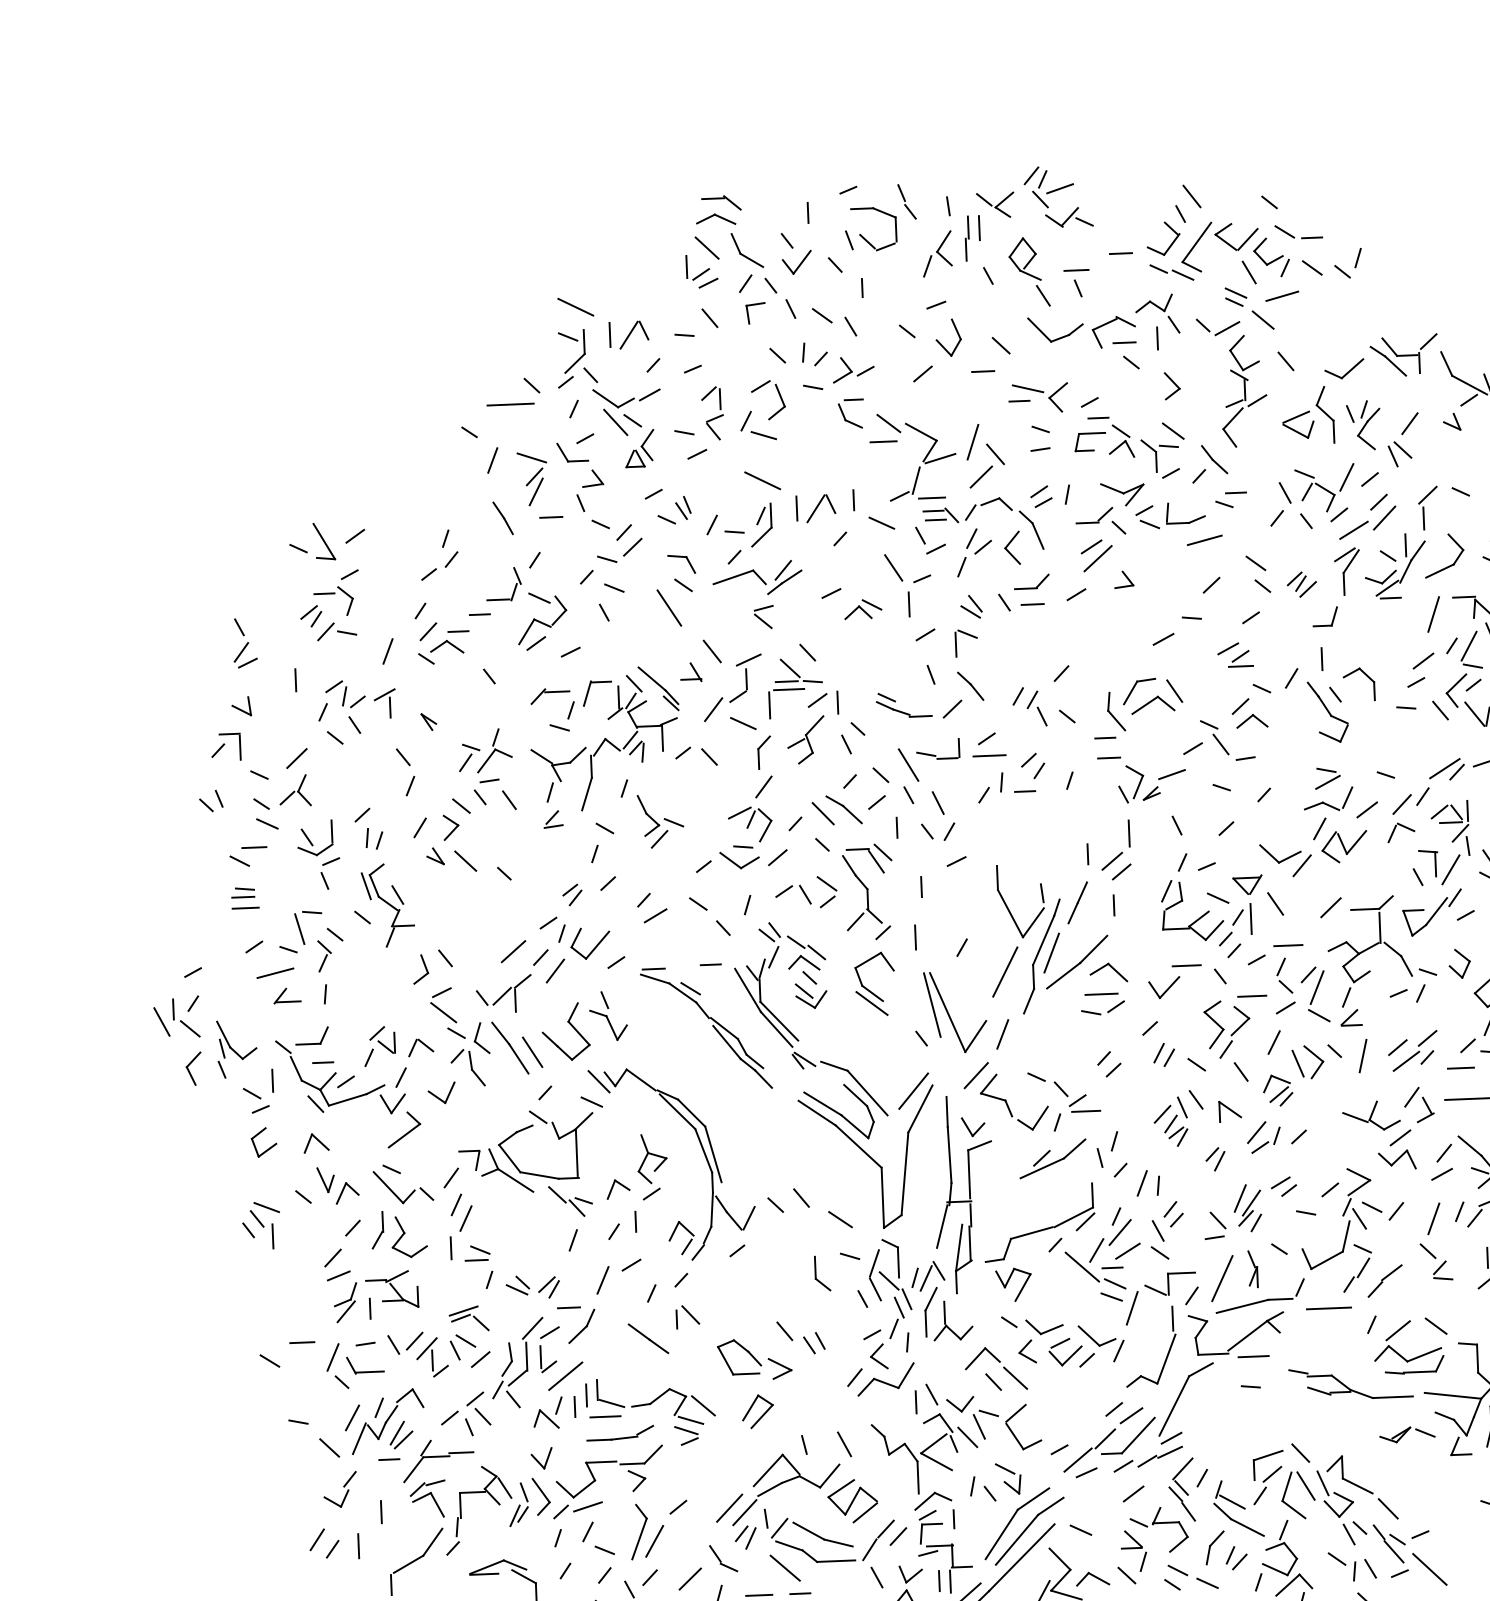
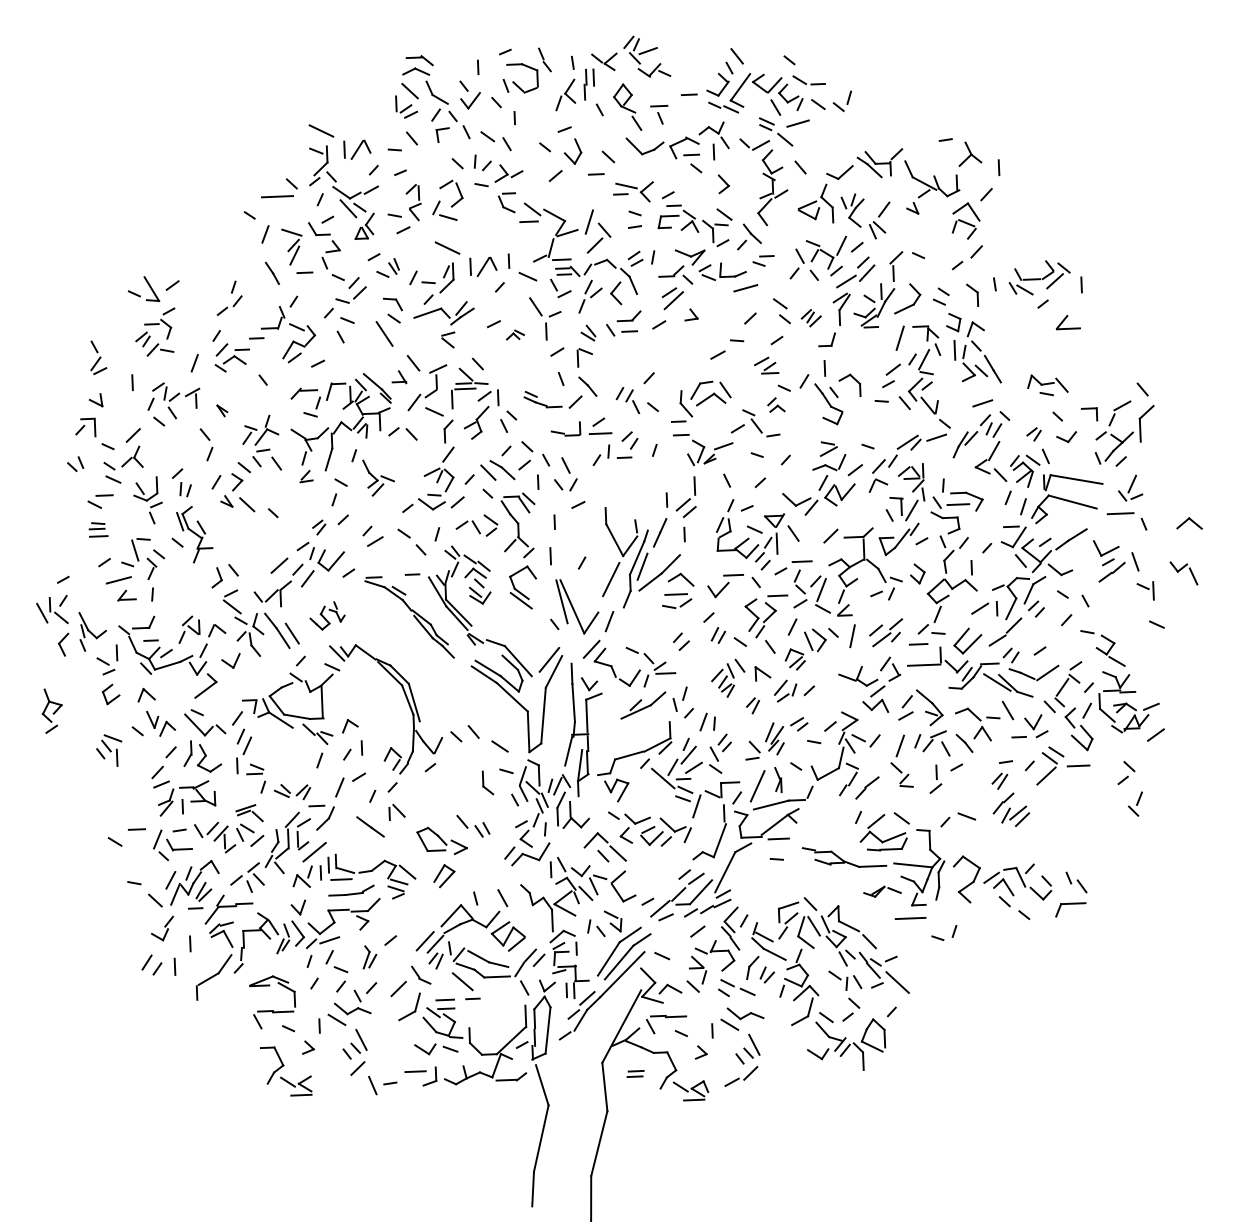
part: (863, 608) -> (515, 334), size x0.7
part: (1250, 712) -> (776, 404), size x0.7
line: (907, 764) -> (545, 439), removed
part: (584, 1025) -> (327, 615), size x0.6
part: (651, 1166) -> (51, 710), moved
line: (1328, 1308) -> (910, 918), moved
part: (646, 1532) -> (369, 957), size x0.6

